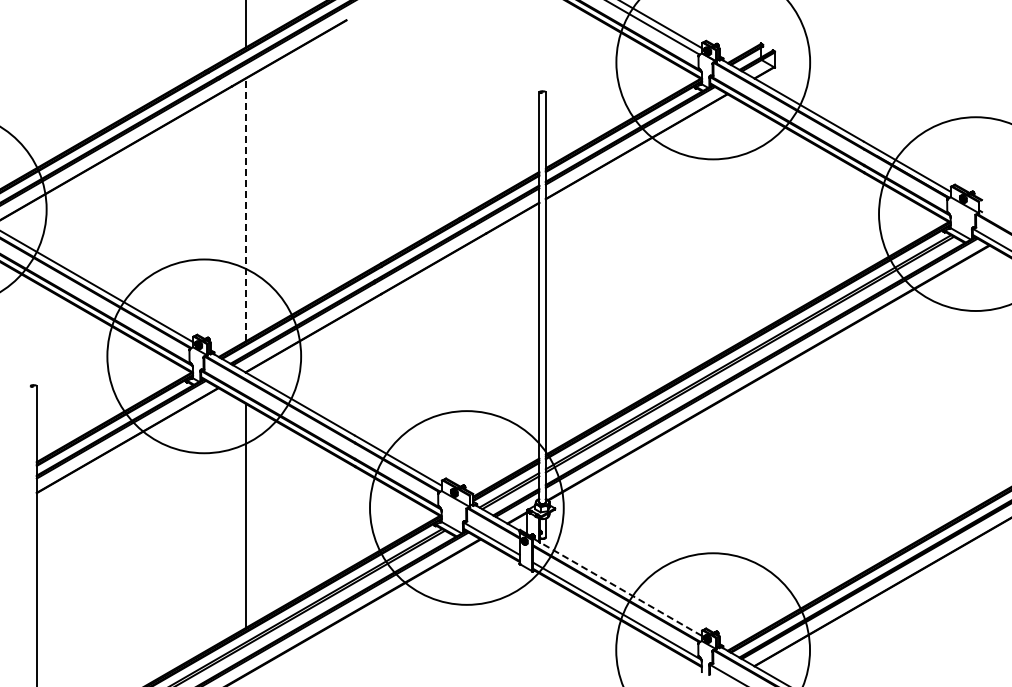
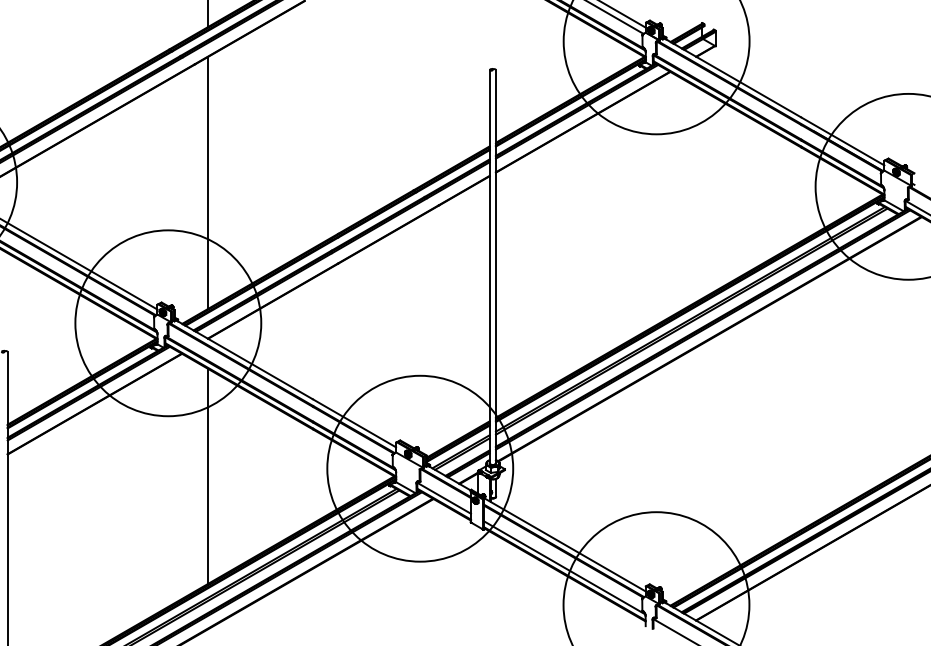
line: (245, 209) -> (207, 182), dashed -> solid
line: (617, 587) -> (564, 545), dashed -> solid

